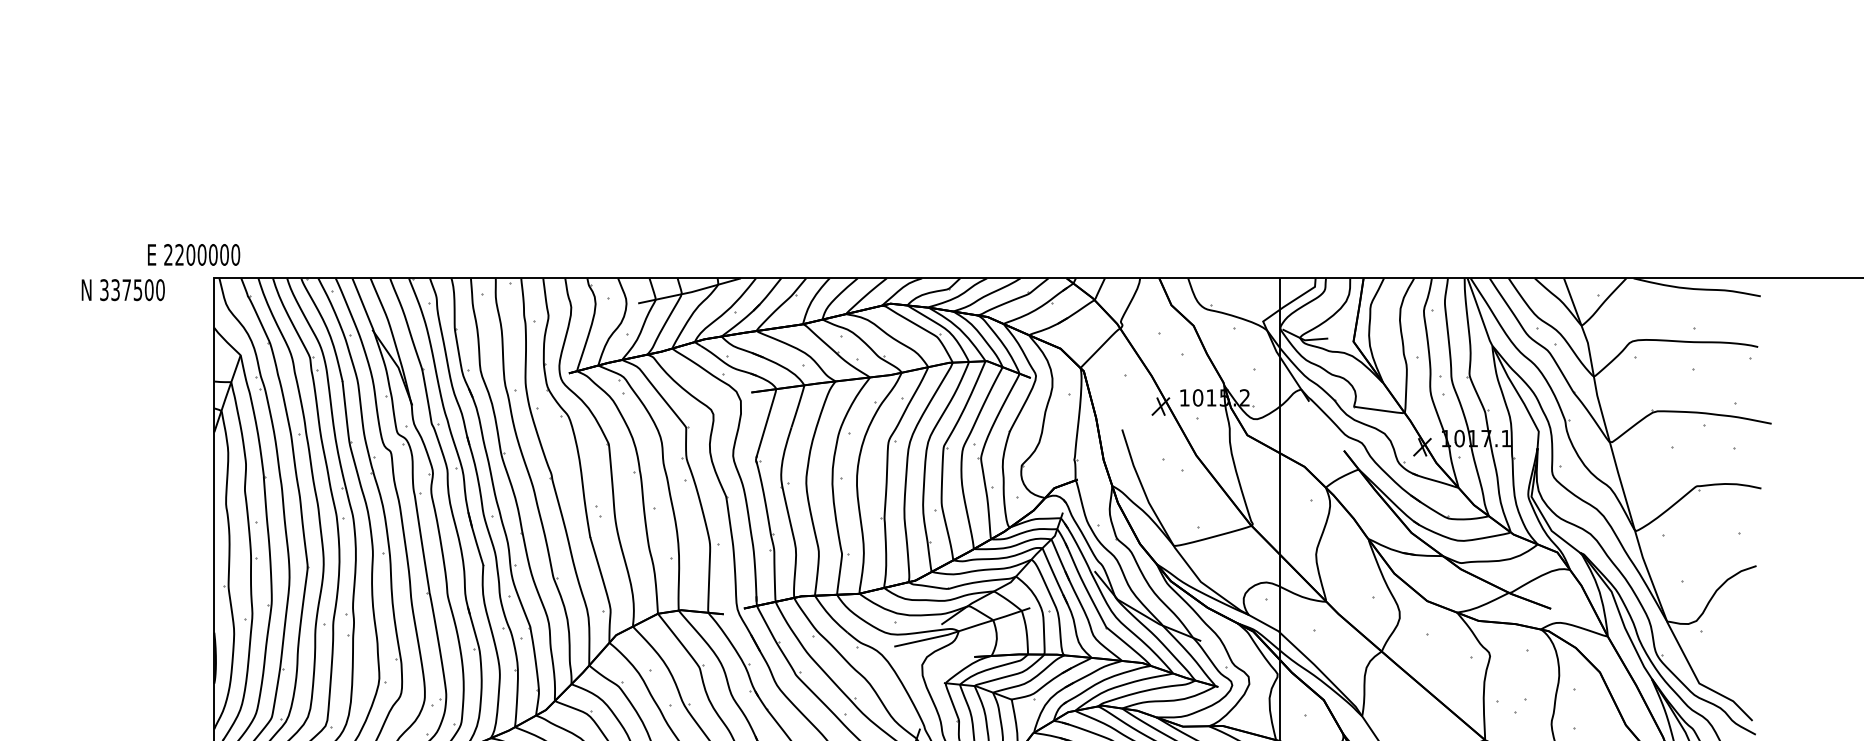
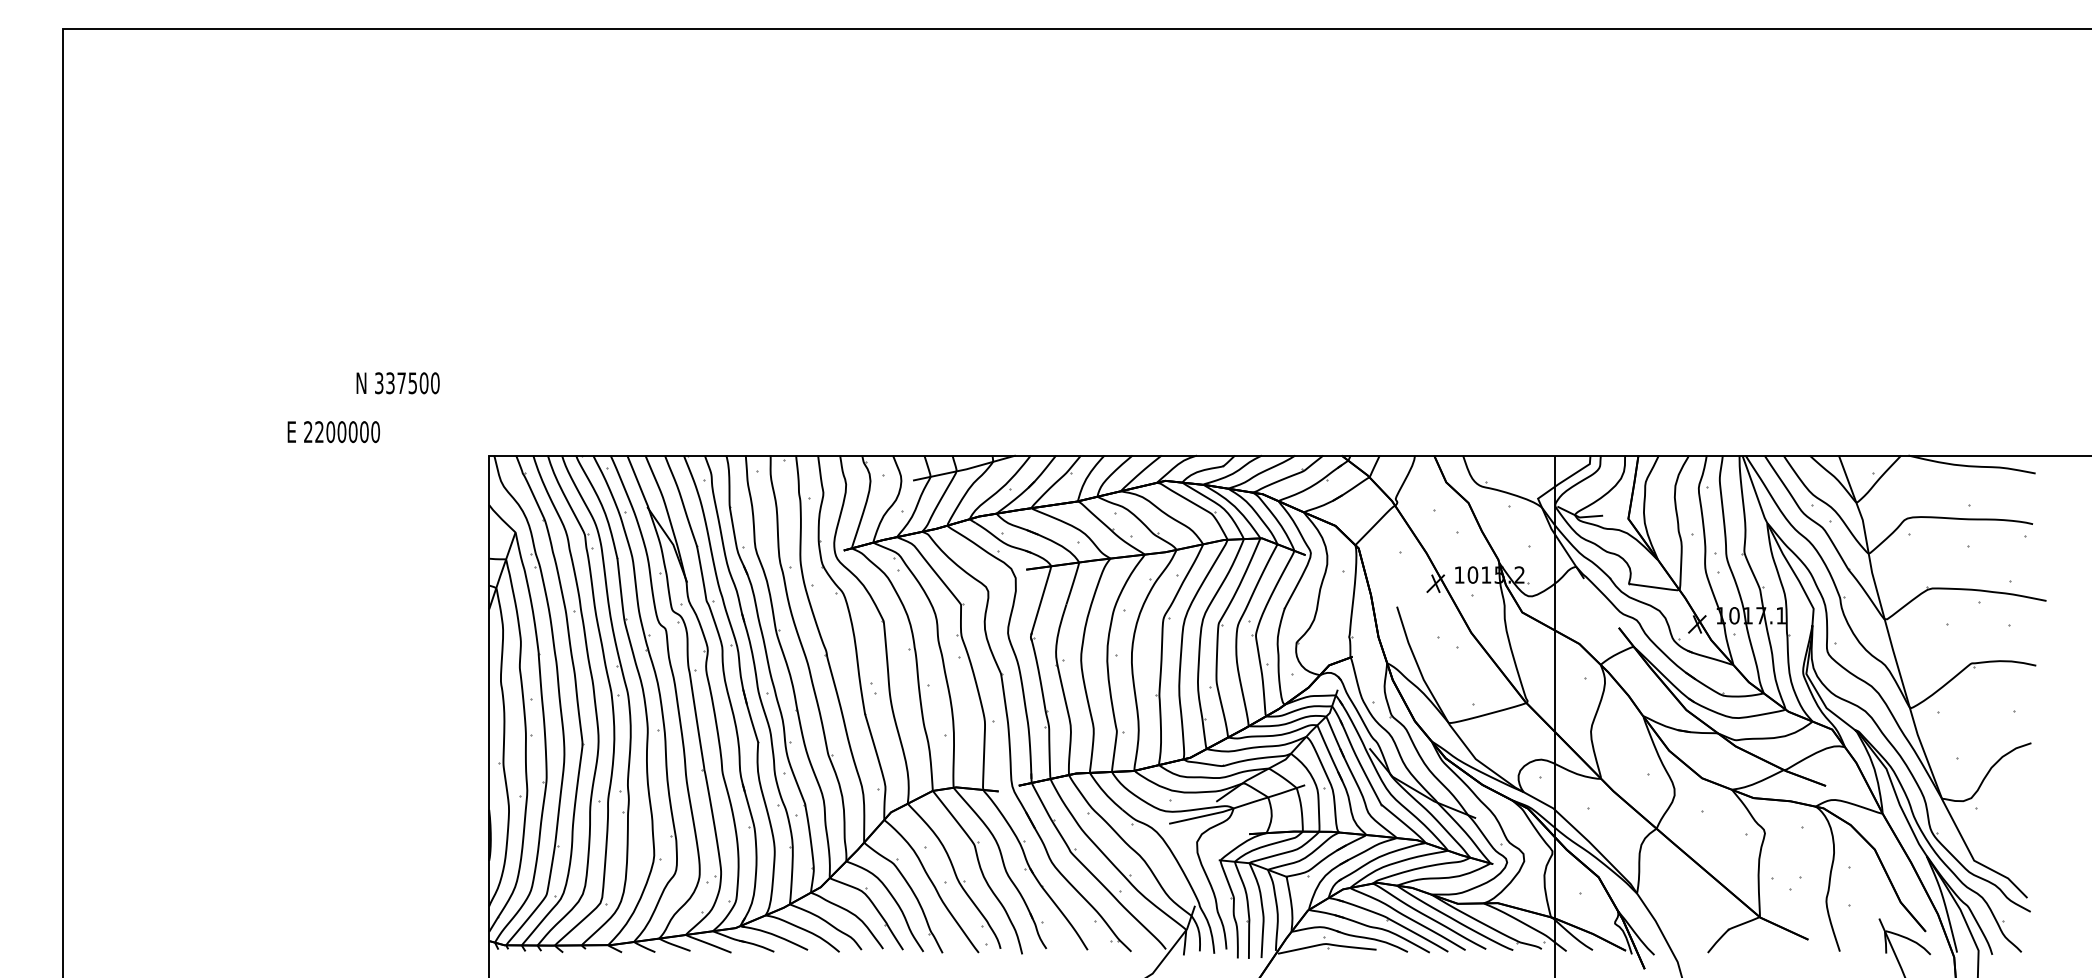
text: (193, 255) -> (333, 432), moved
text: (122, 290) -> (397, 383), moved

